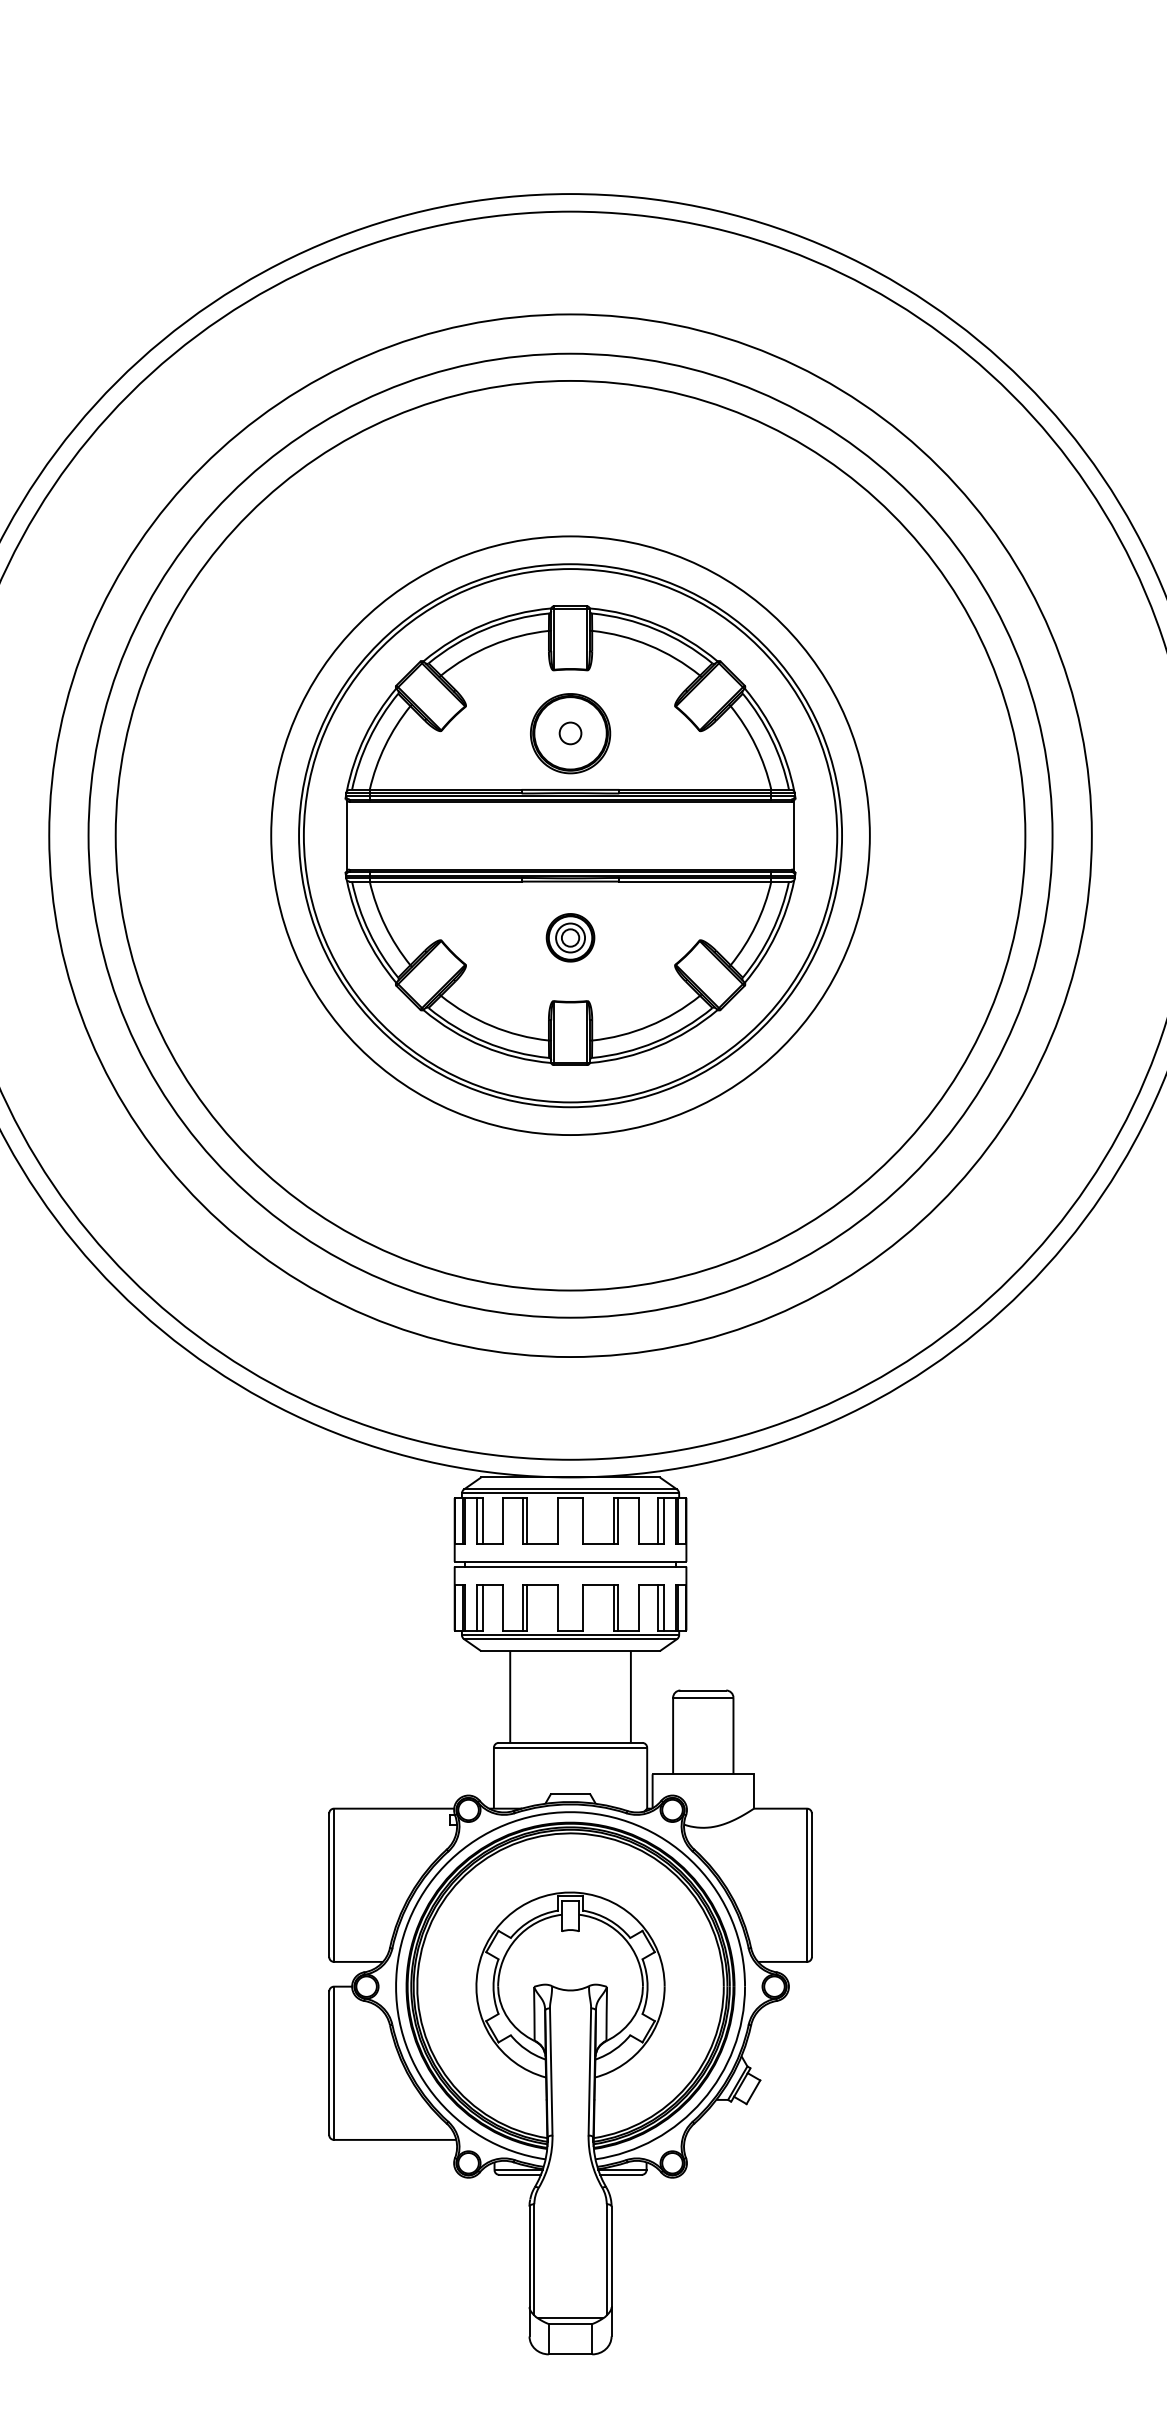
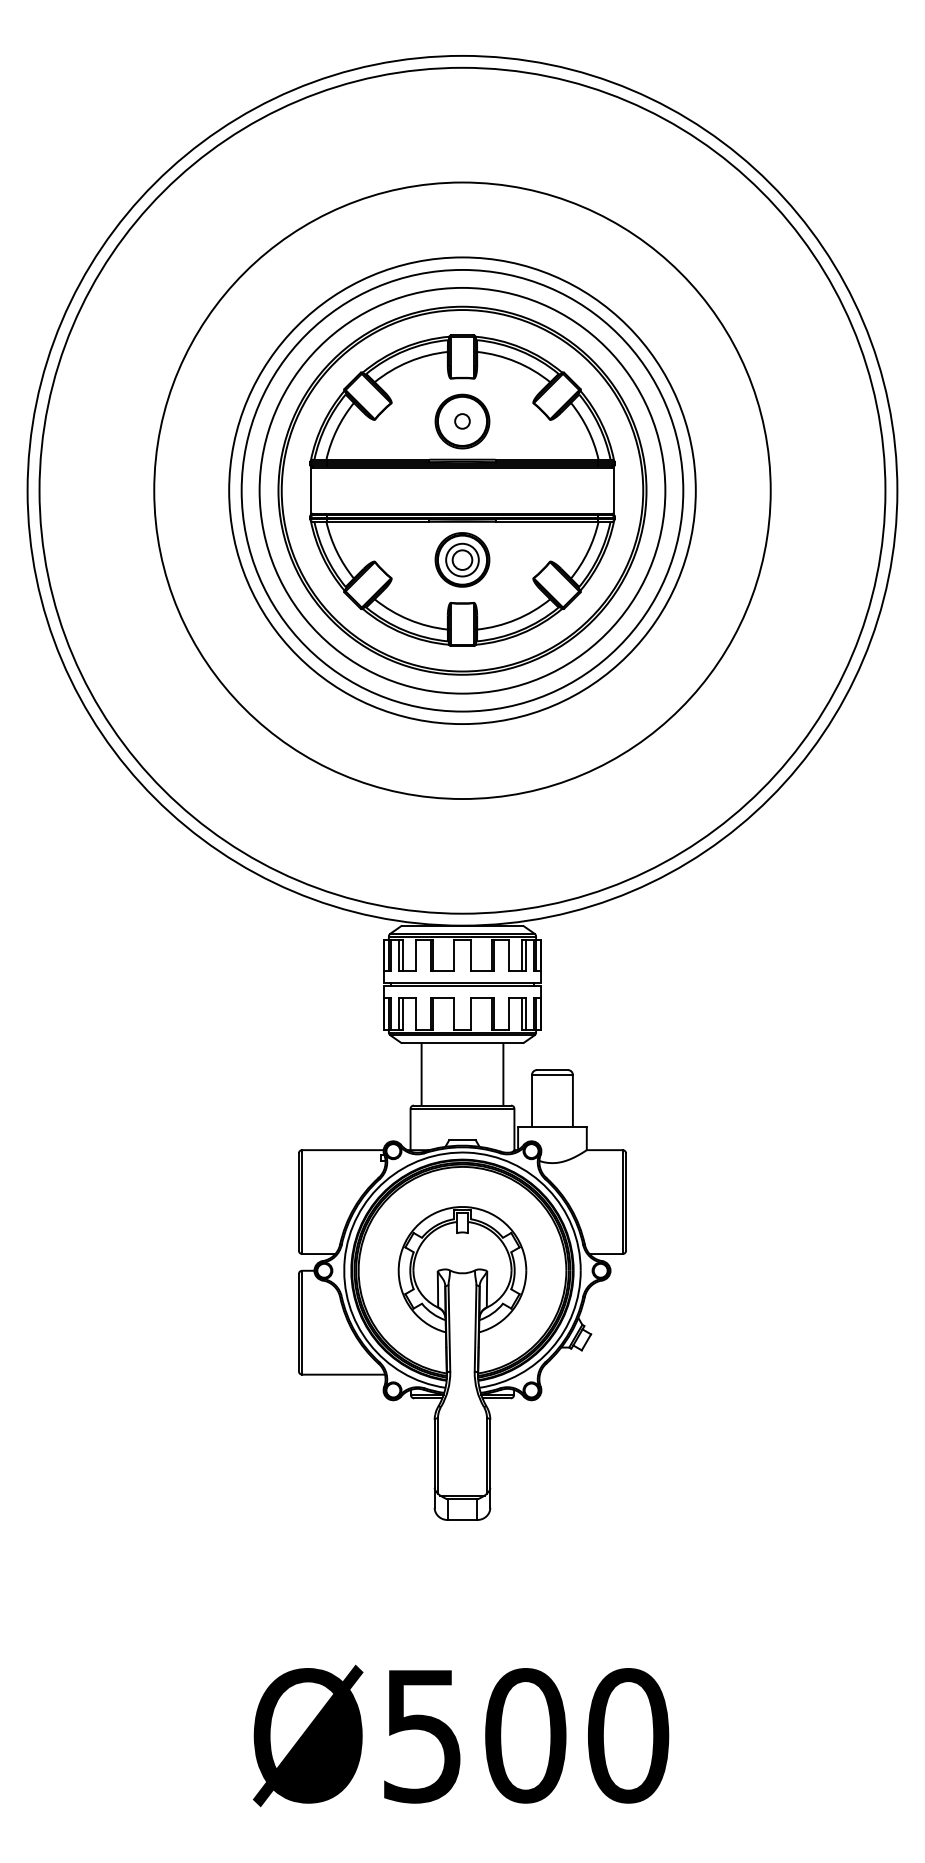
circle: (570, 835) -> (462, 490), size x0.62
circle: (570, 835) -> (462, 490), size x0.71
part: (570, 937) -> (462, 559), size x1.67

